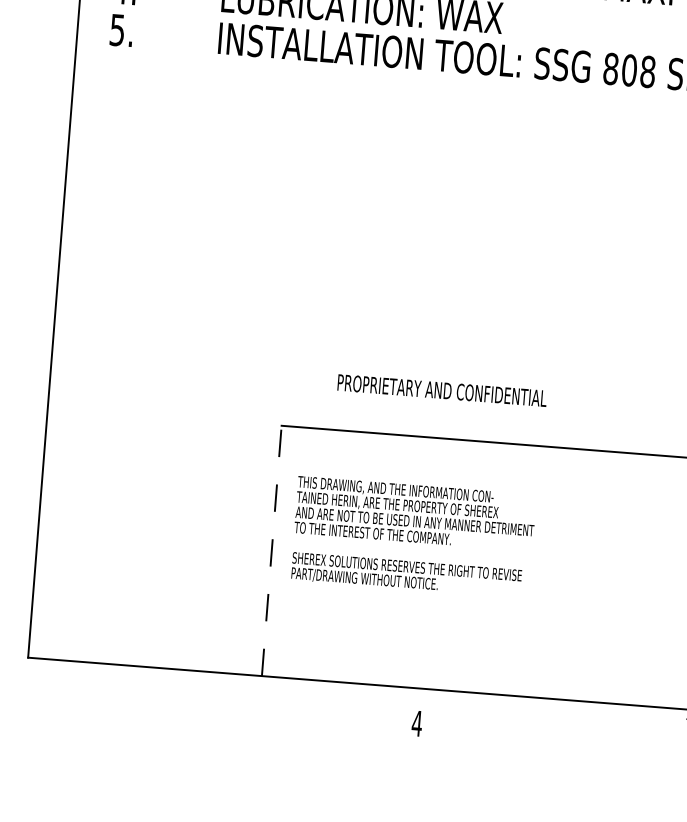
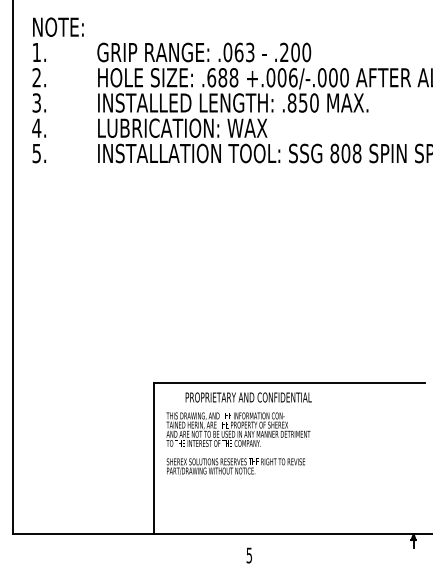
text: (441, 390) -> (248, 397), moved
line: (271, 550) -> (153, 458), dashed -> solid
text: (417, 723) -> (249, 555), 4 -> 5

